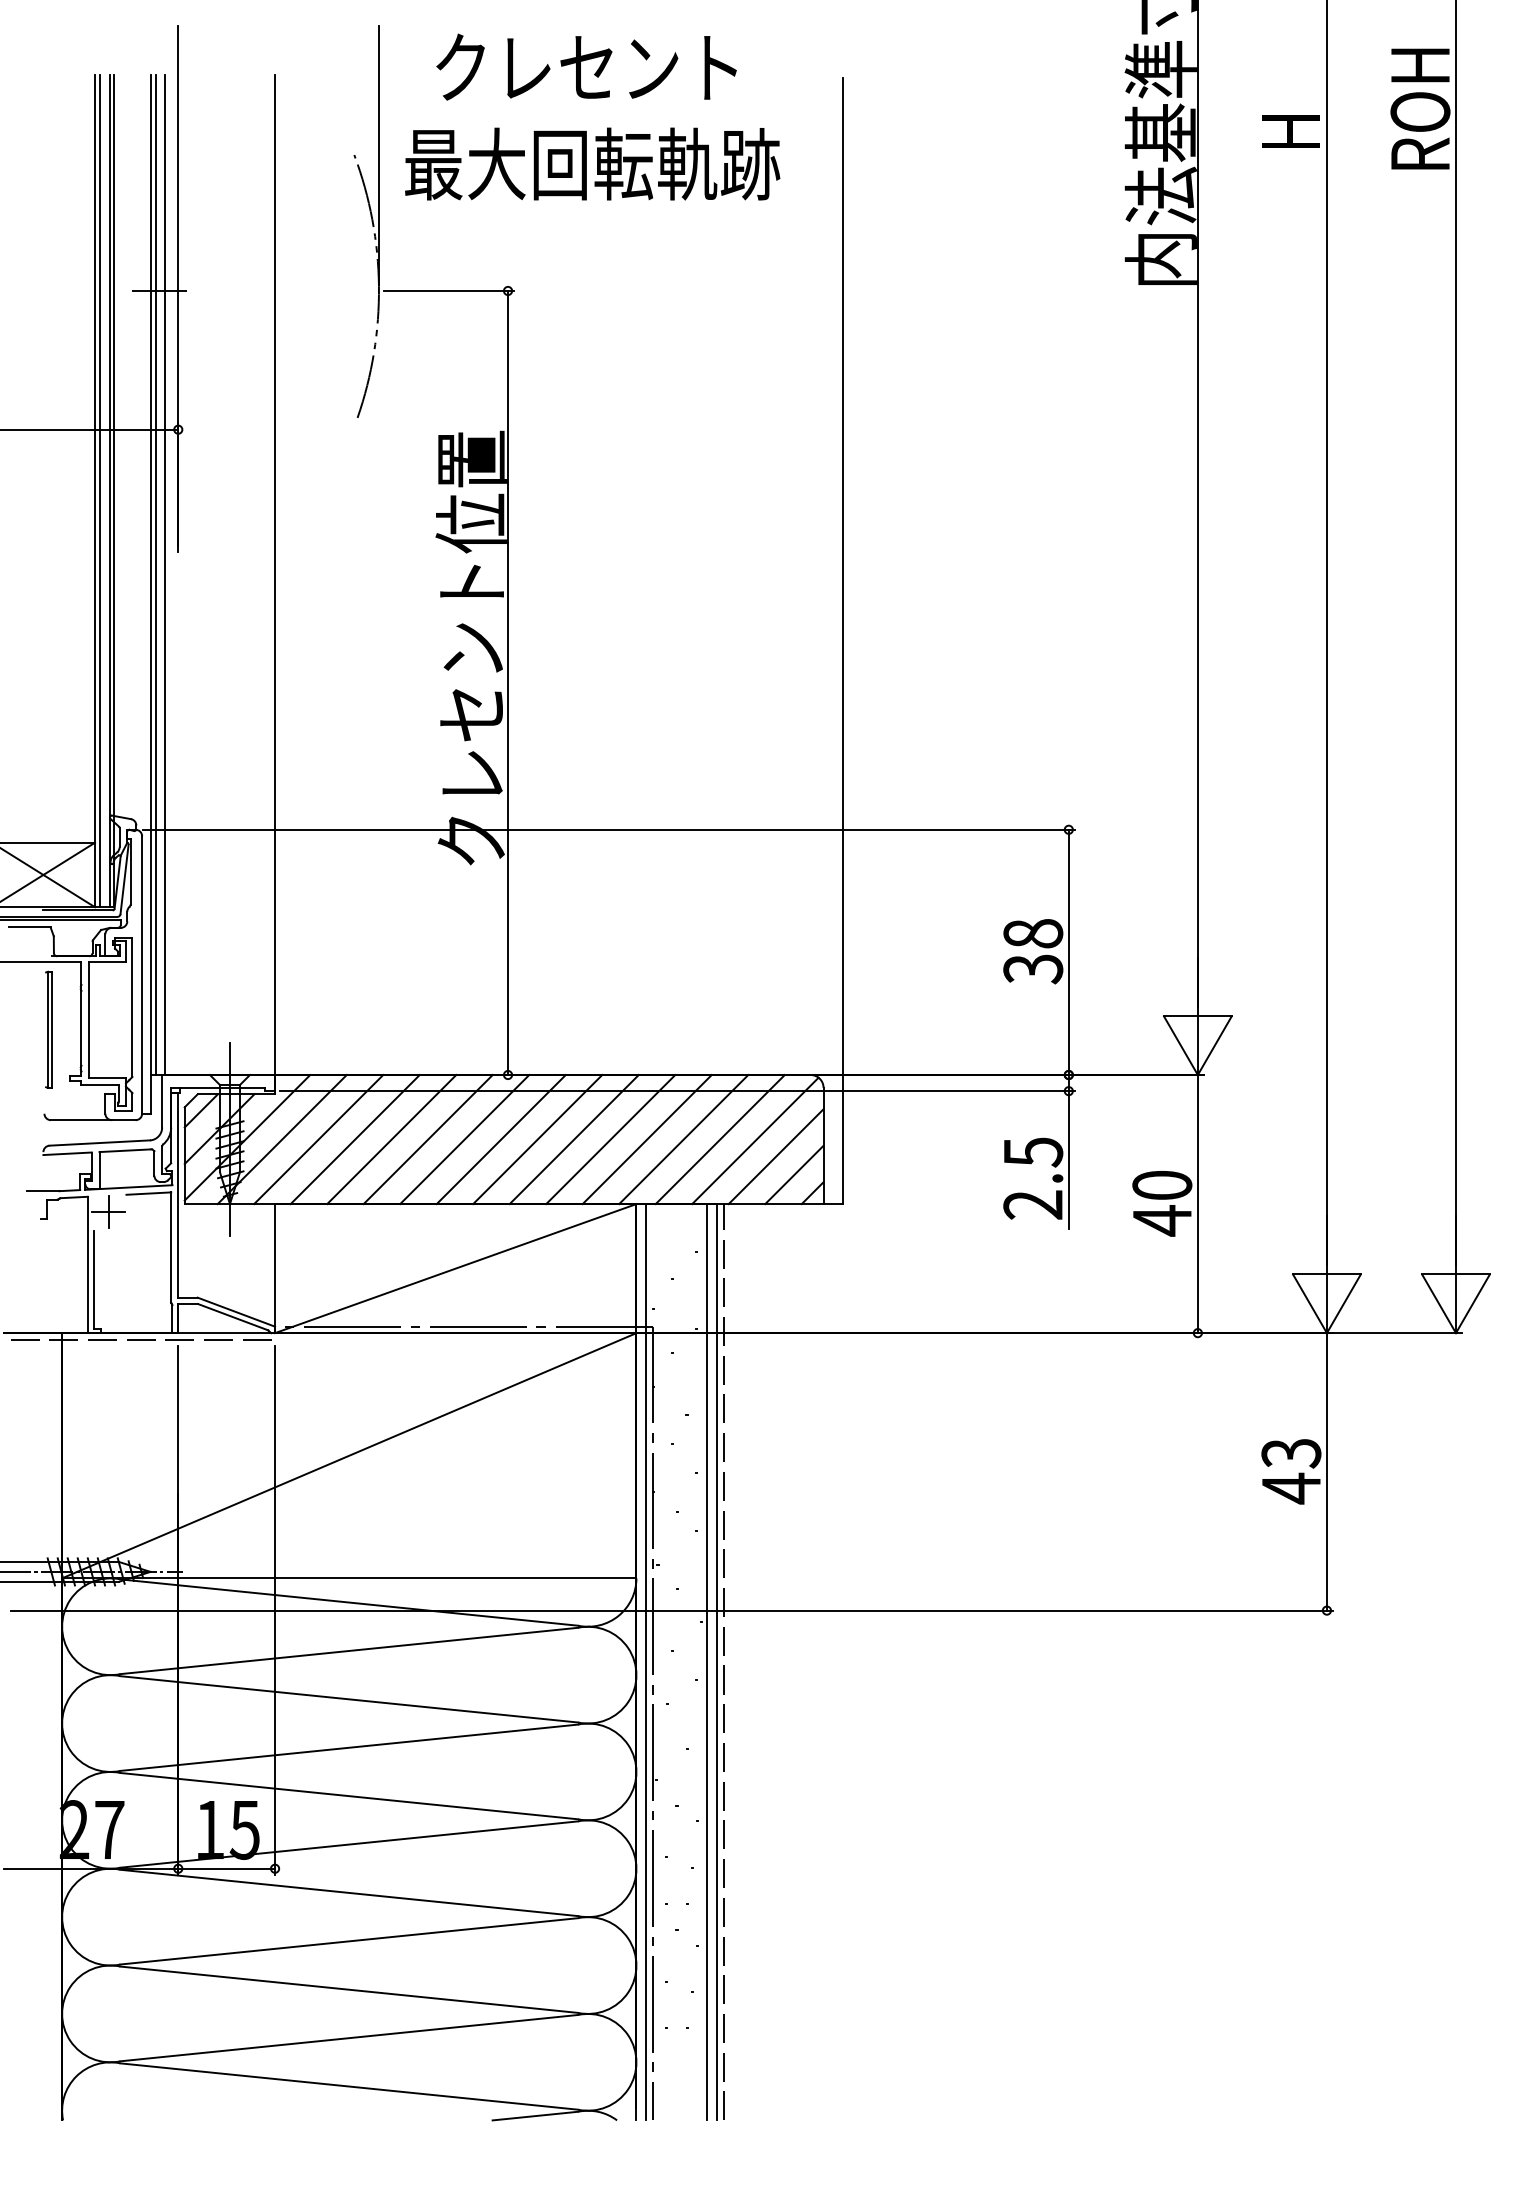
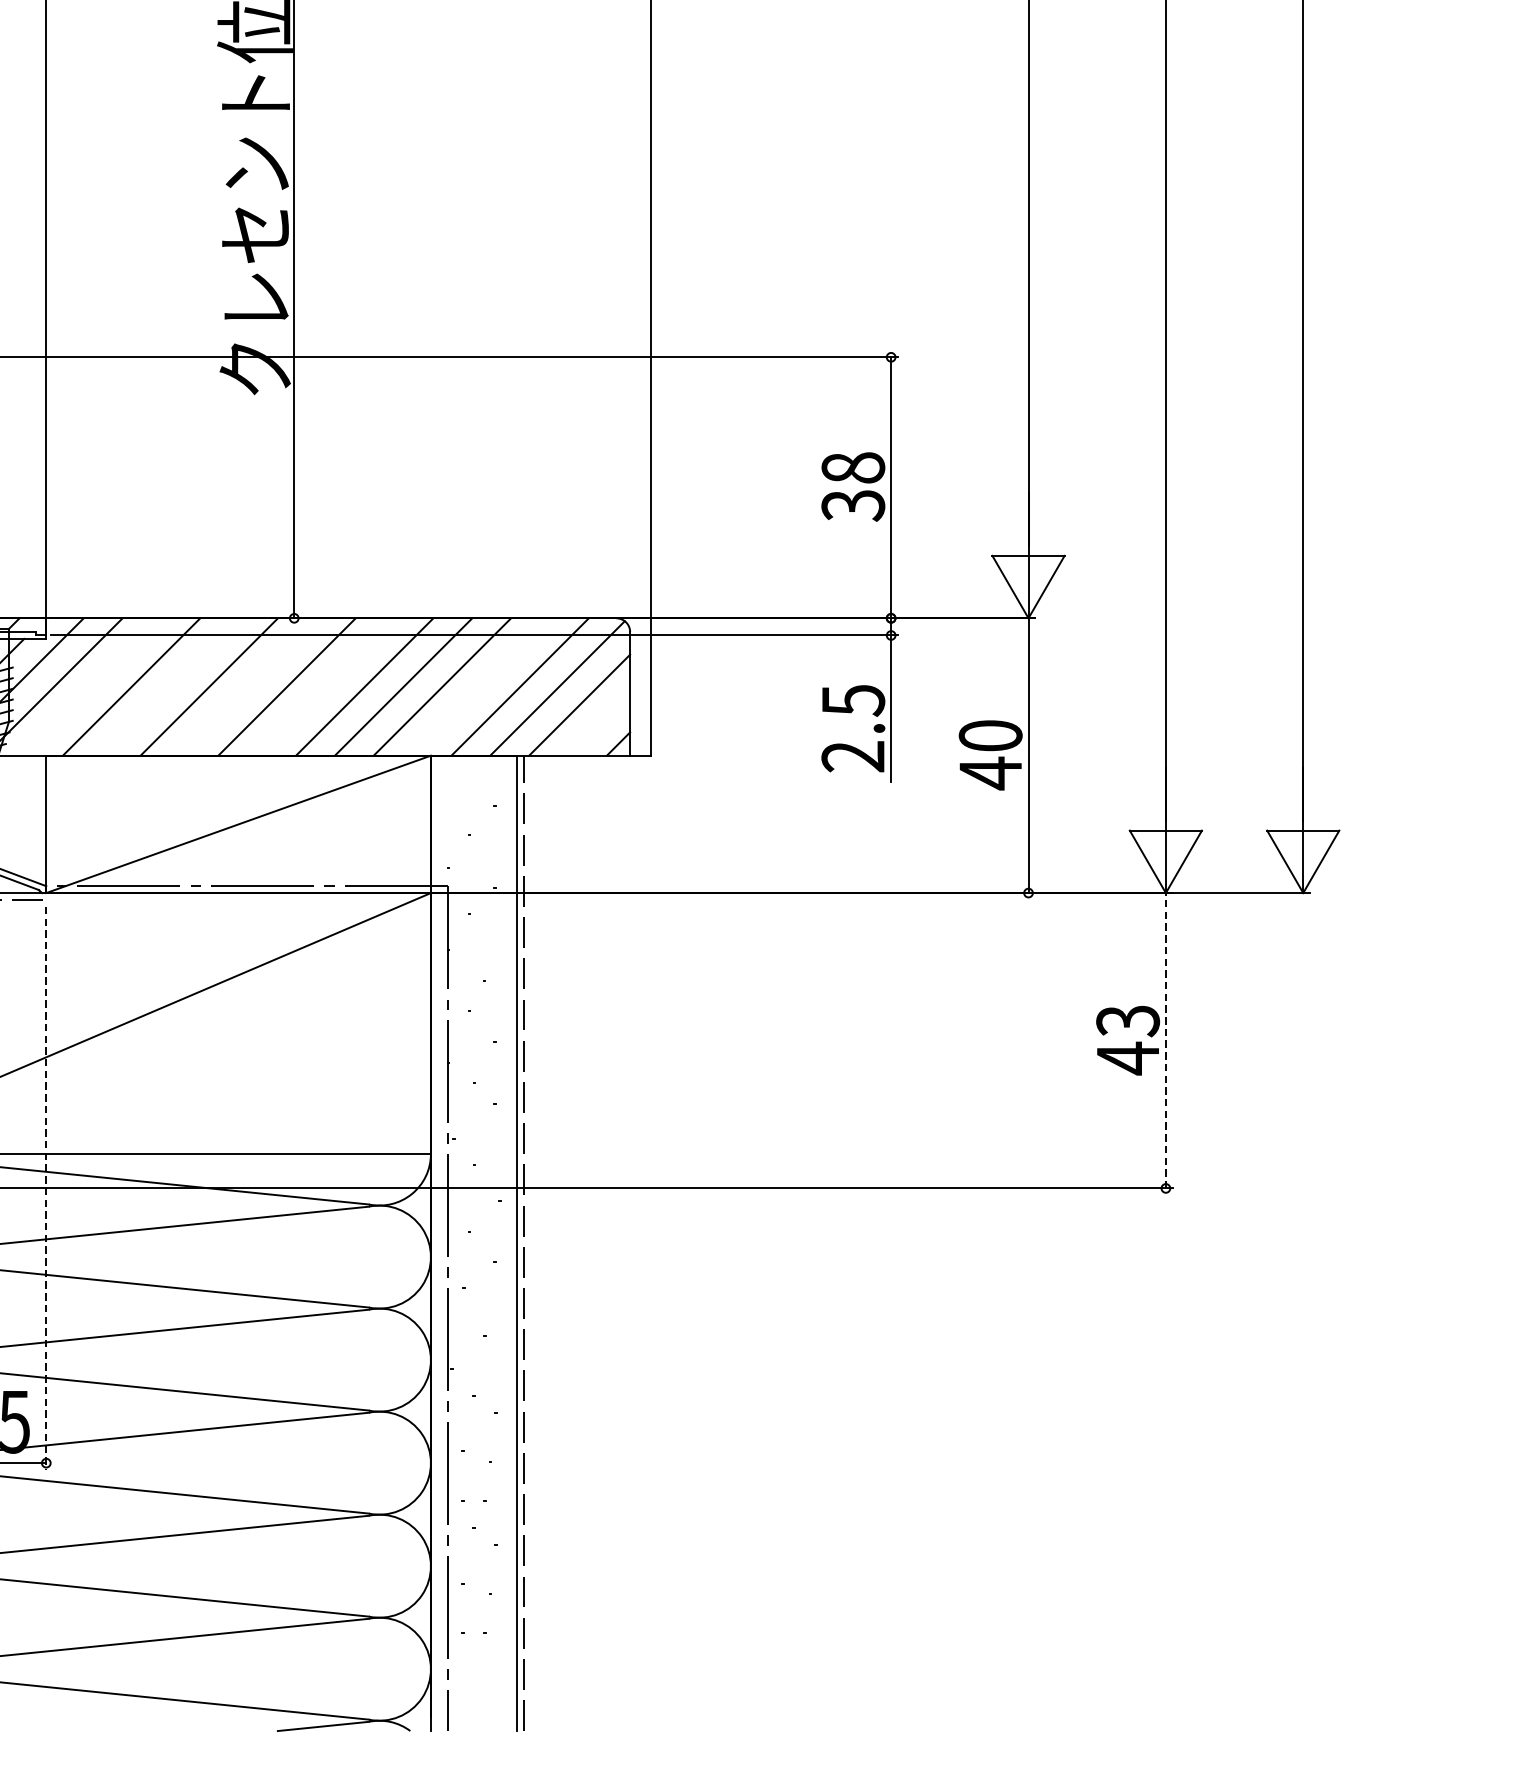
line: (318, 1139) -> (92, 686), removed
line: (391, 1139) -> (170, 686), removed
line: (464, 1139) -> (247, 686), removed
line: (537, 1139) -> (325, 686), removed
line: (683, 1139) -> (481, 686), removed
line: (794, 1174) -> (599, 724), removed
line: (1326, 1471) -> (1165, 1040), solid -> dashed
line: (275, 1610) -> (46, 1188), solid -> dashed
line: (646, 1662) -> (441, 1243), removed
line: (707, 1662) -> (506, 1243), removed

